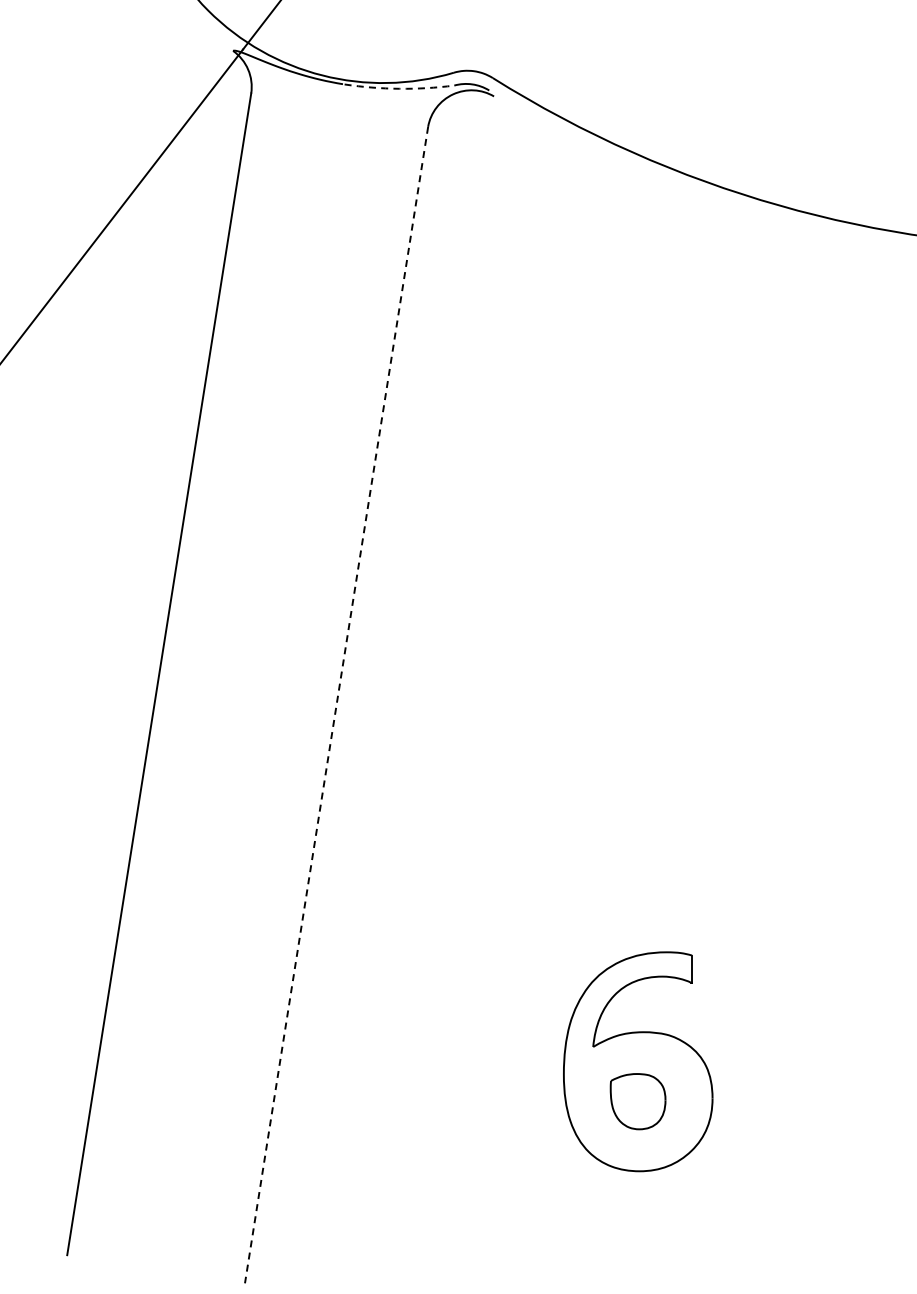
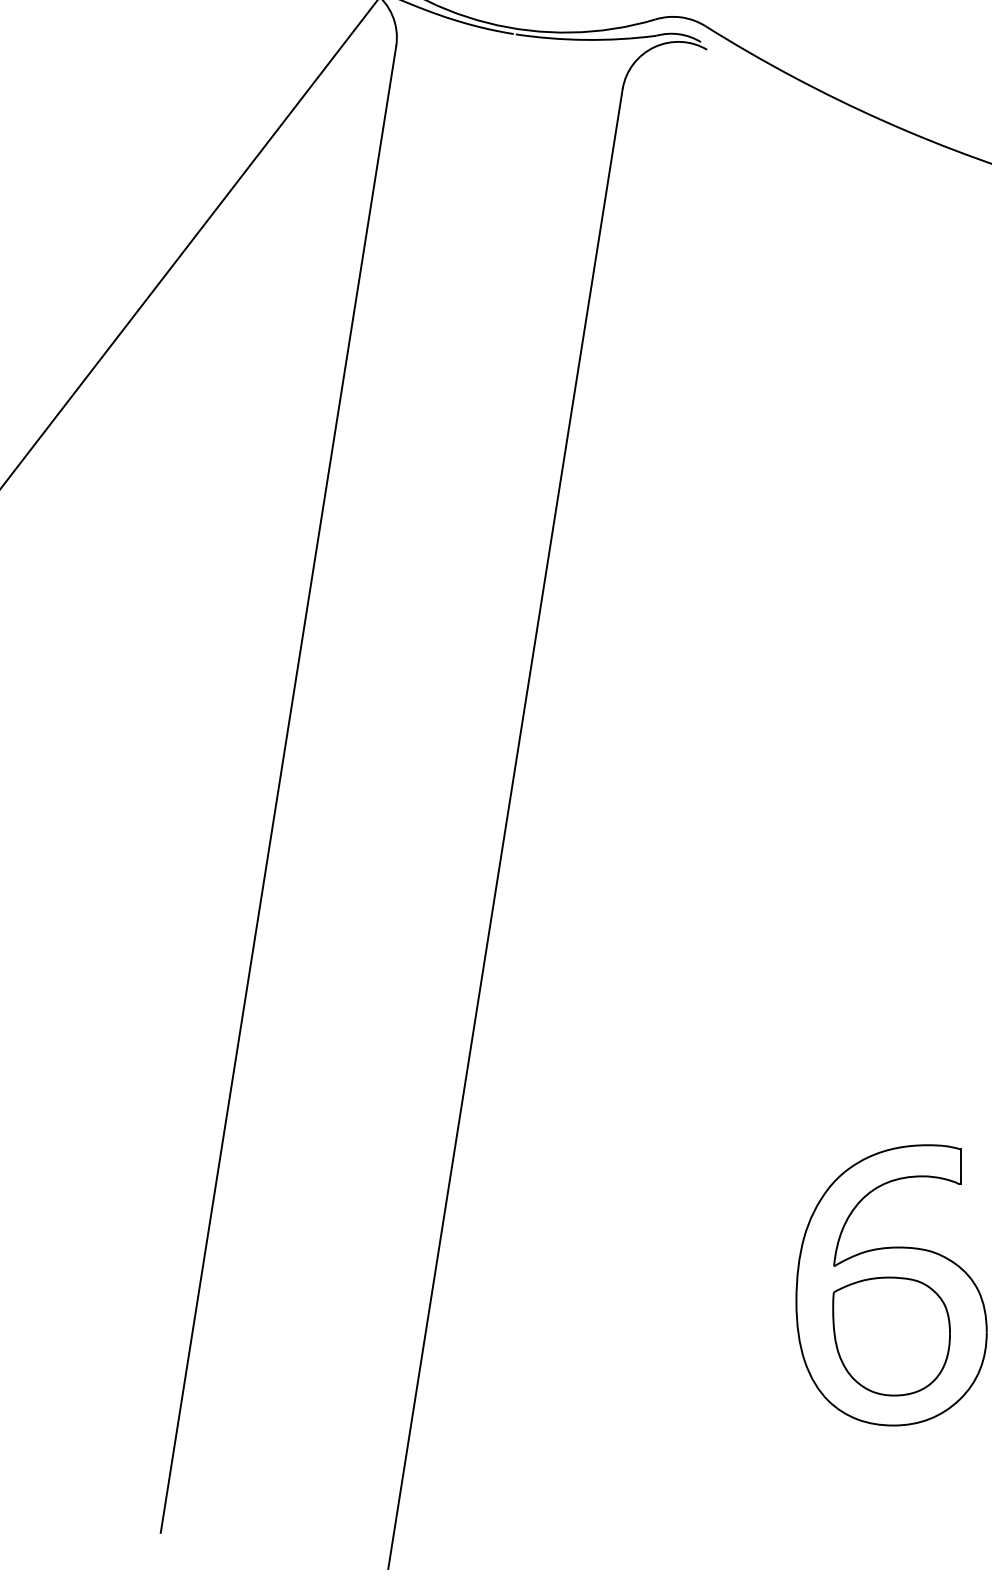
arc: (399, 88) -> (586, 39), dashed -> solid
line: (336, 705) -> (505, 829), dashed -> solid
part: (637, 1101) -> (890, 1336), size x1.67

